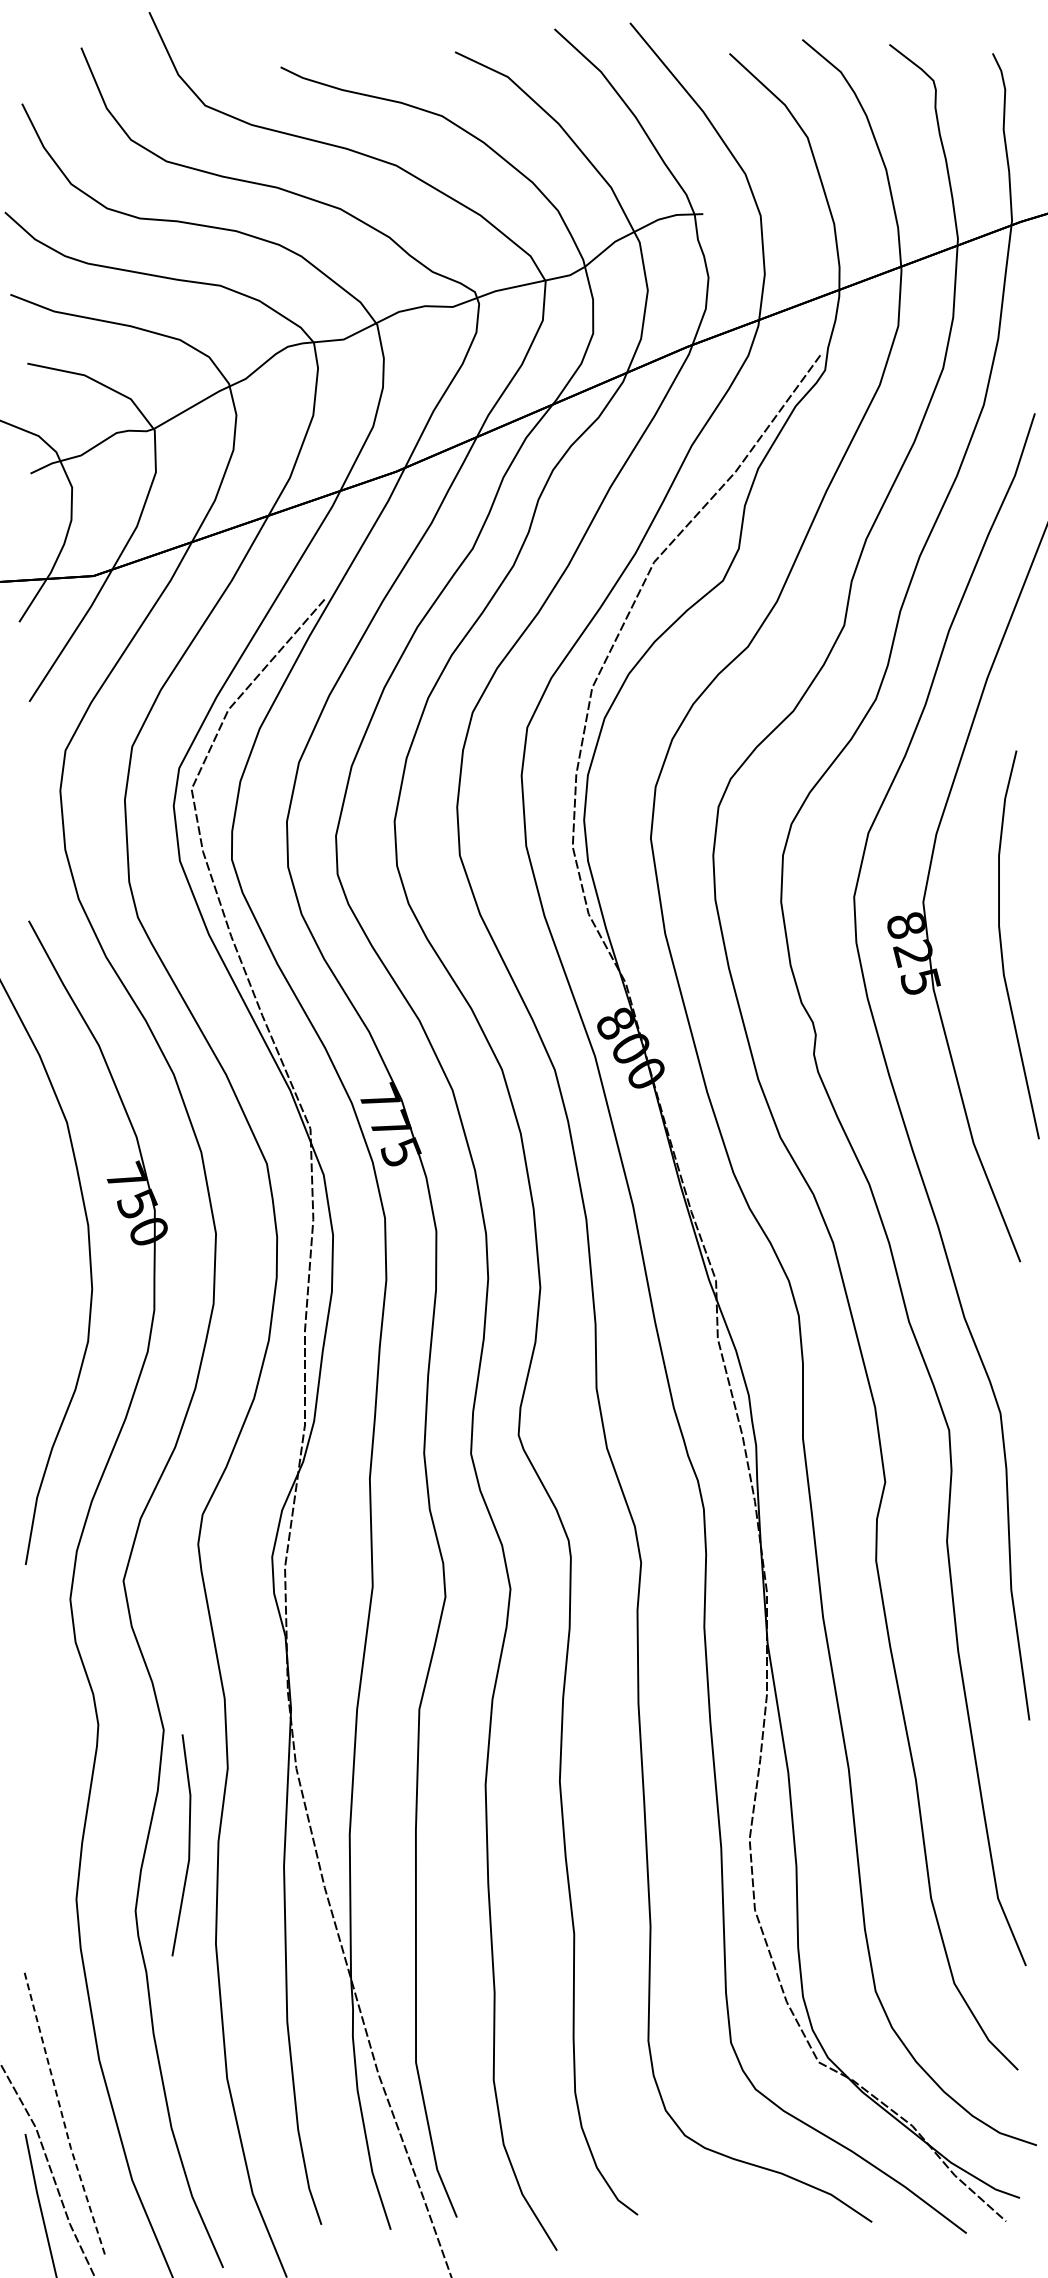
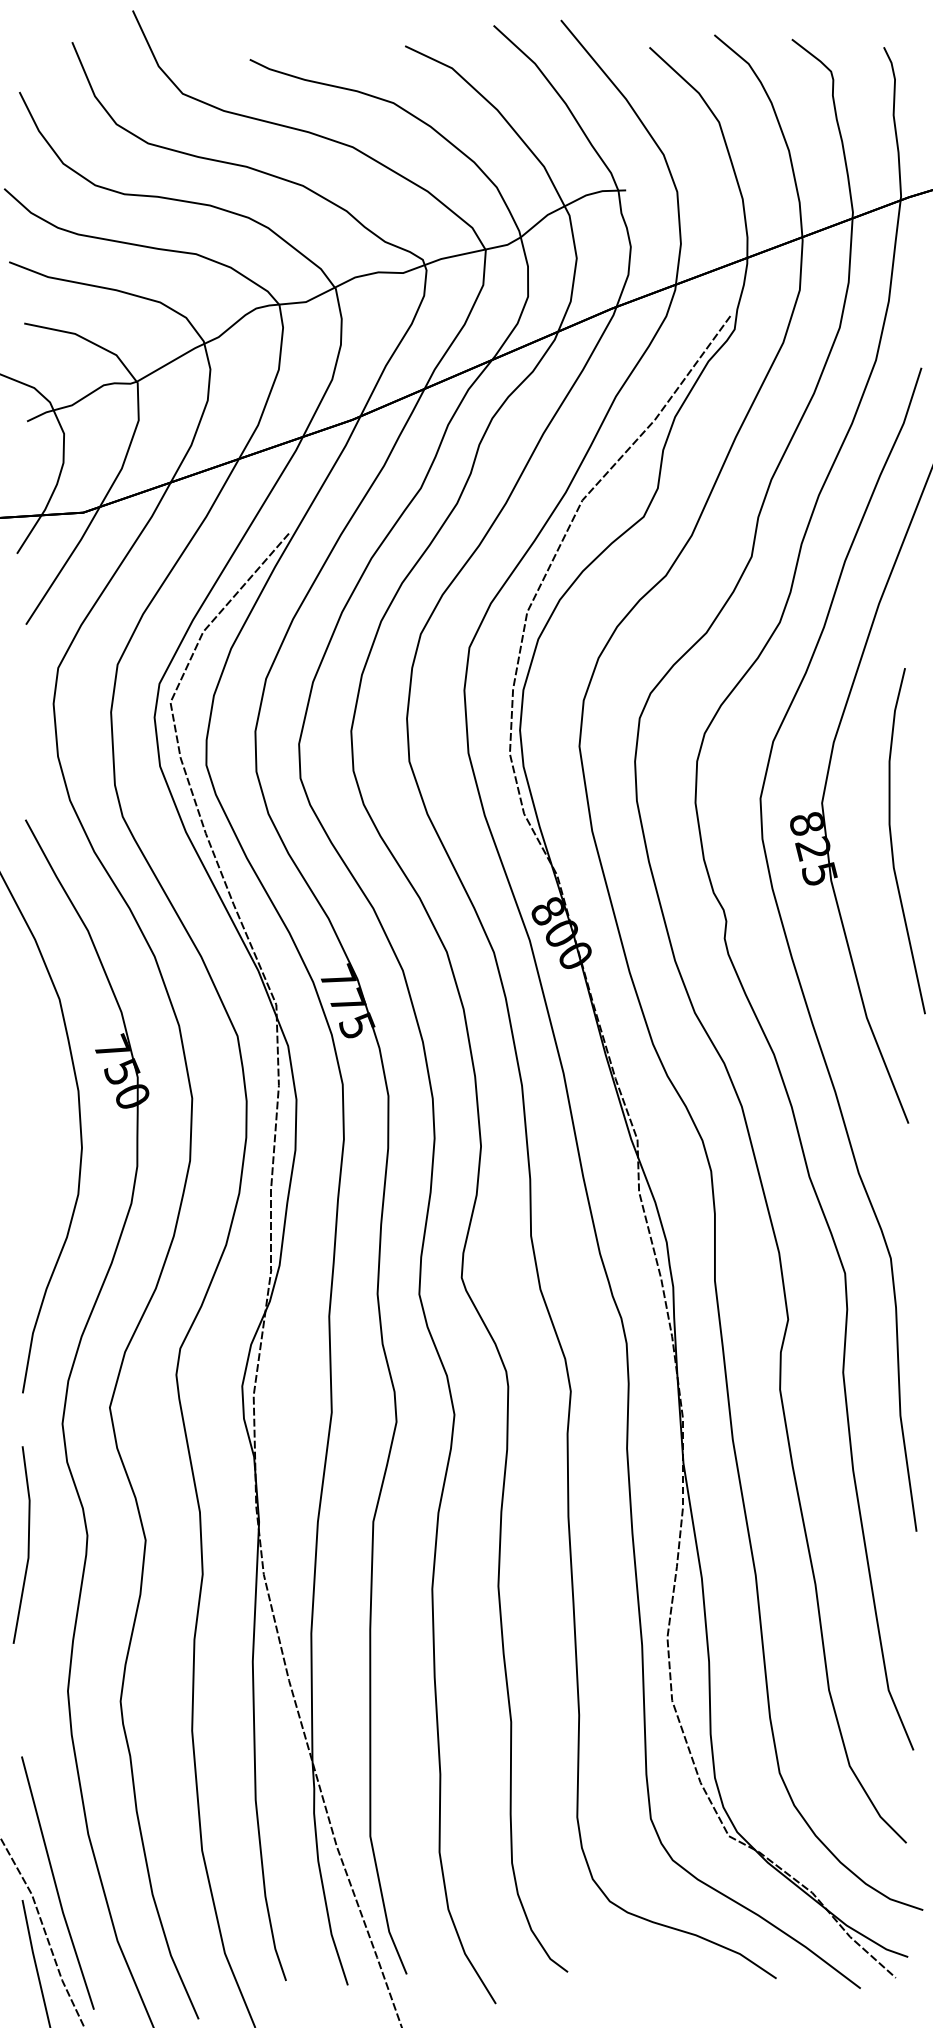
line: (188, 1845) -> (27, 1545), moved
line: (62, 2116) -> (55, 1884), dashed -> solid

